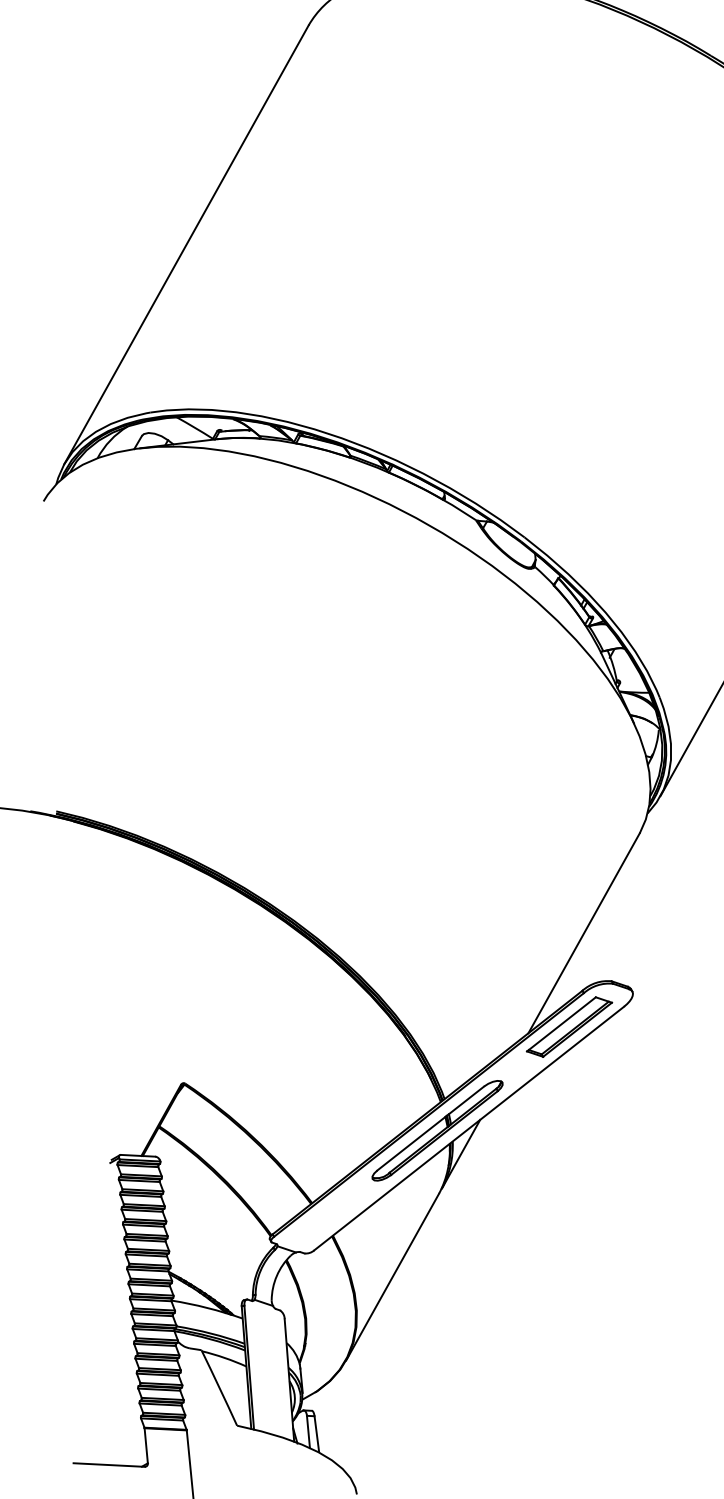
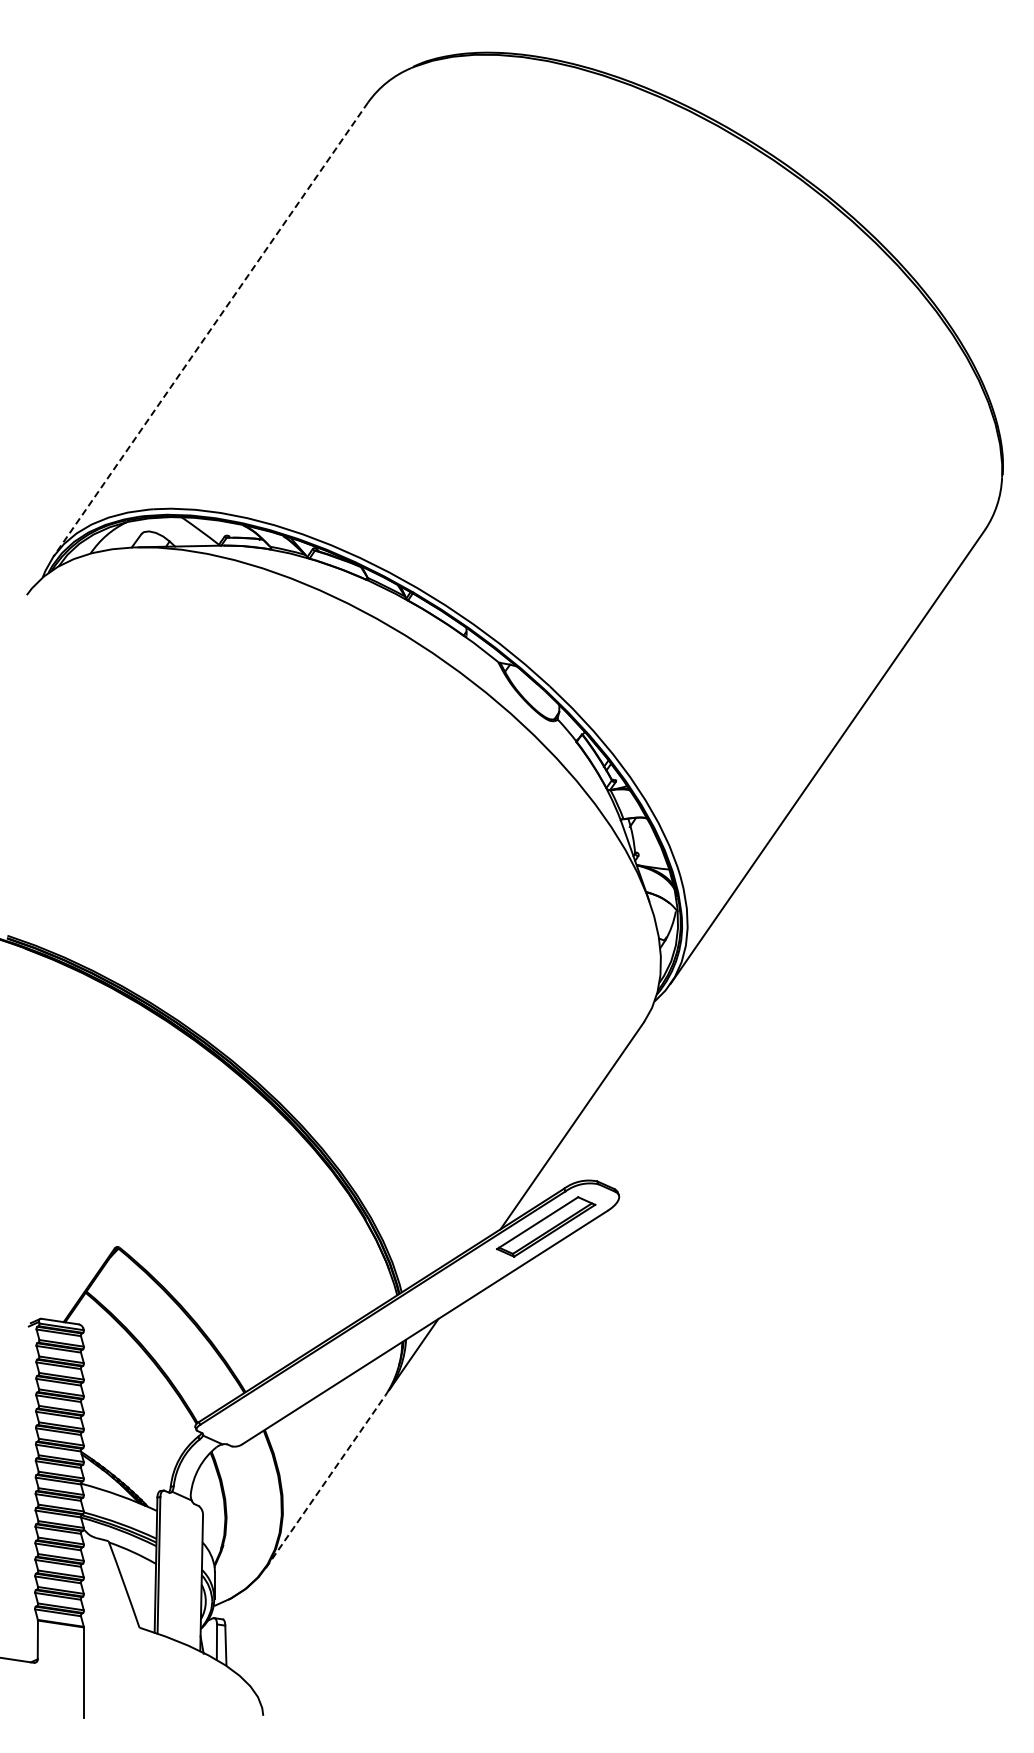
line: (186, 244) -> (210, 329), solid -> dashed
part: (437, 1130) -> (390, 1326), removed
line: (392, 1276) -> (325, 1481), solid -> dashed

